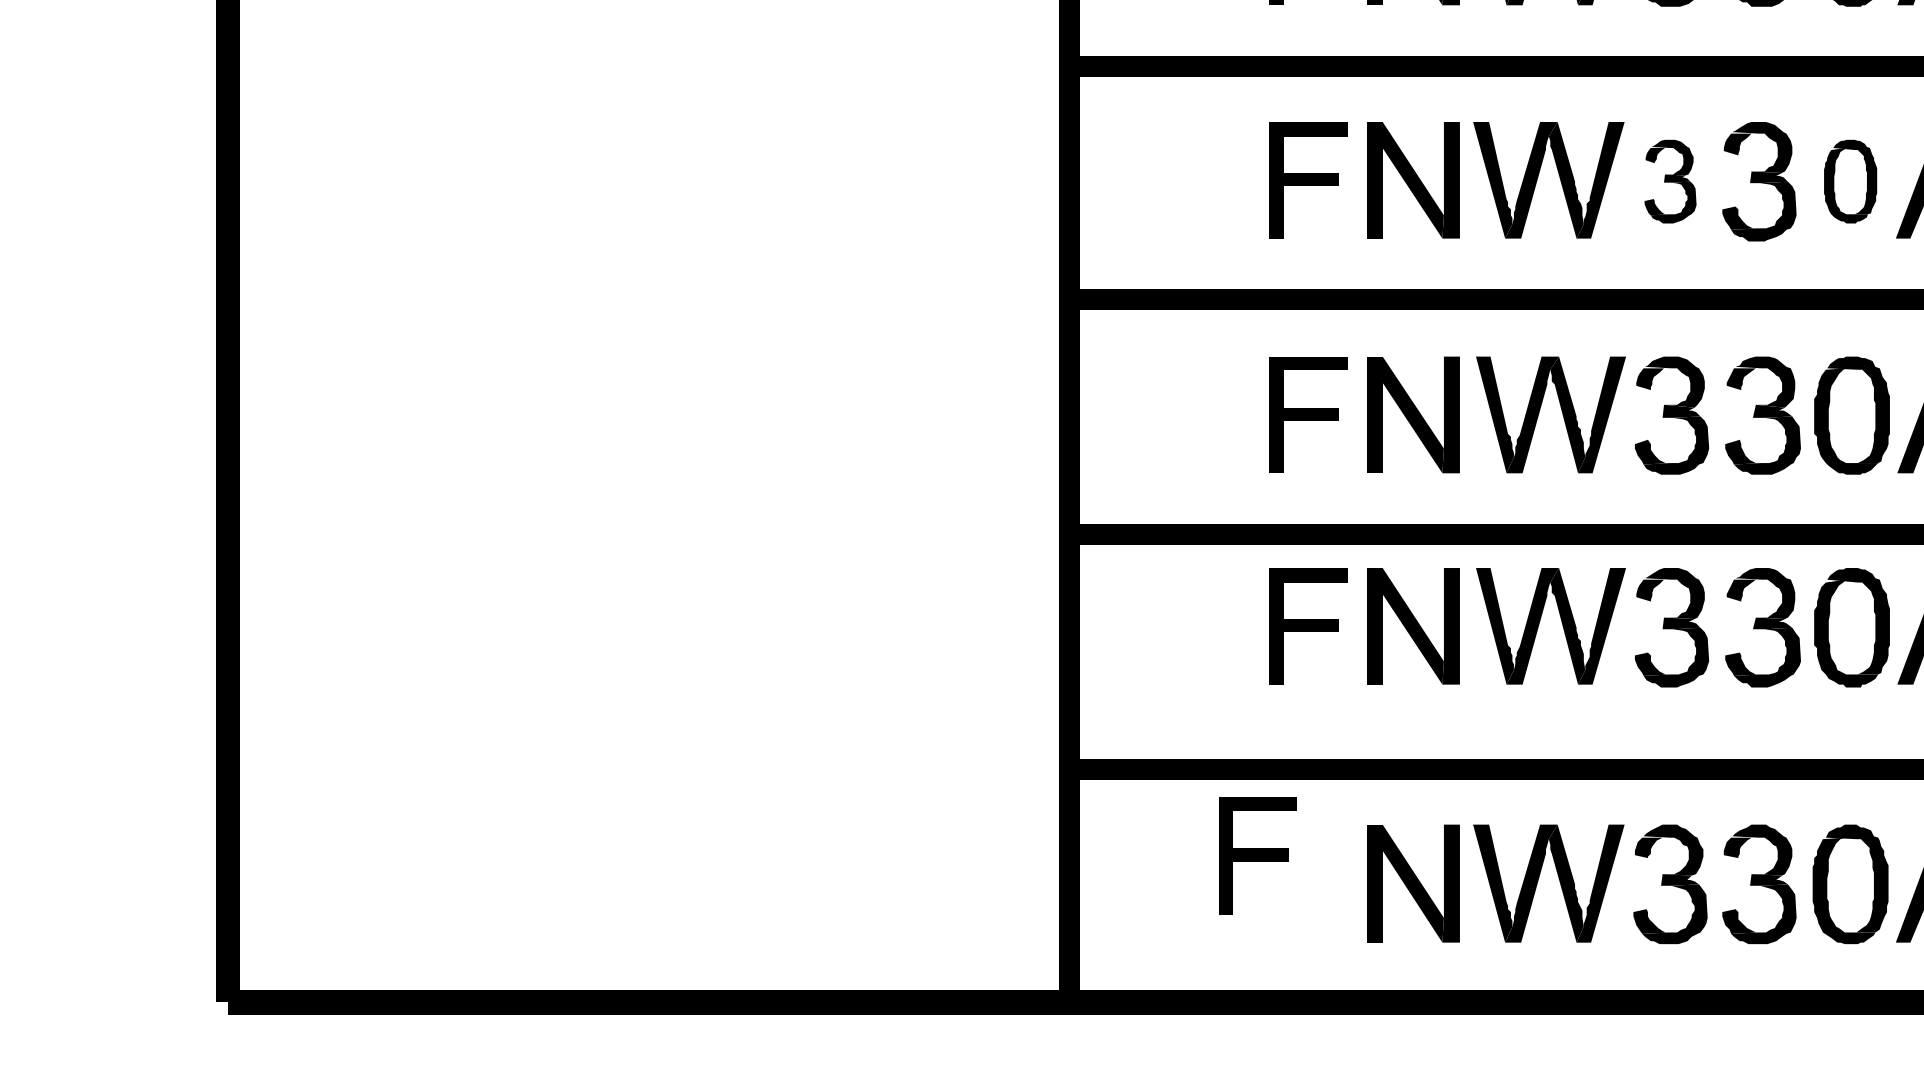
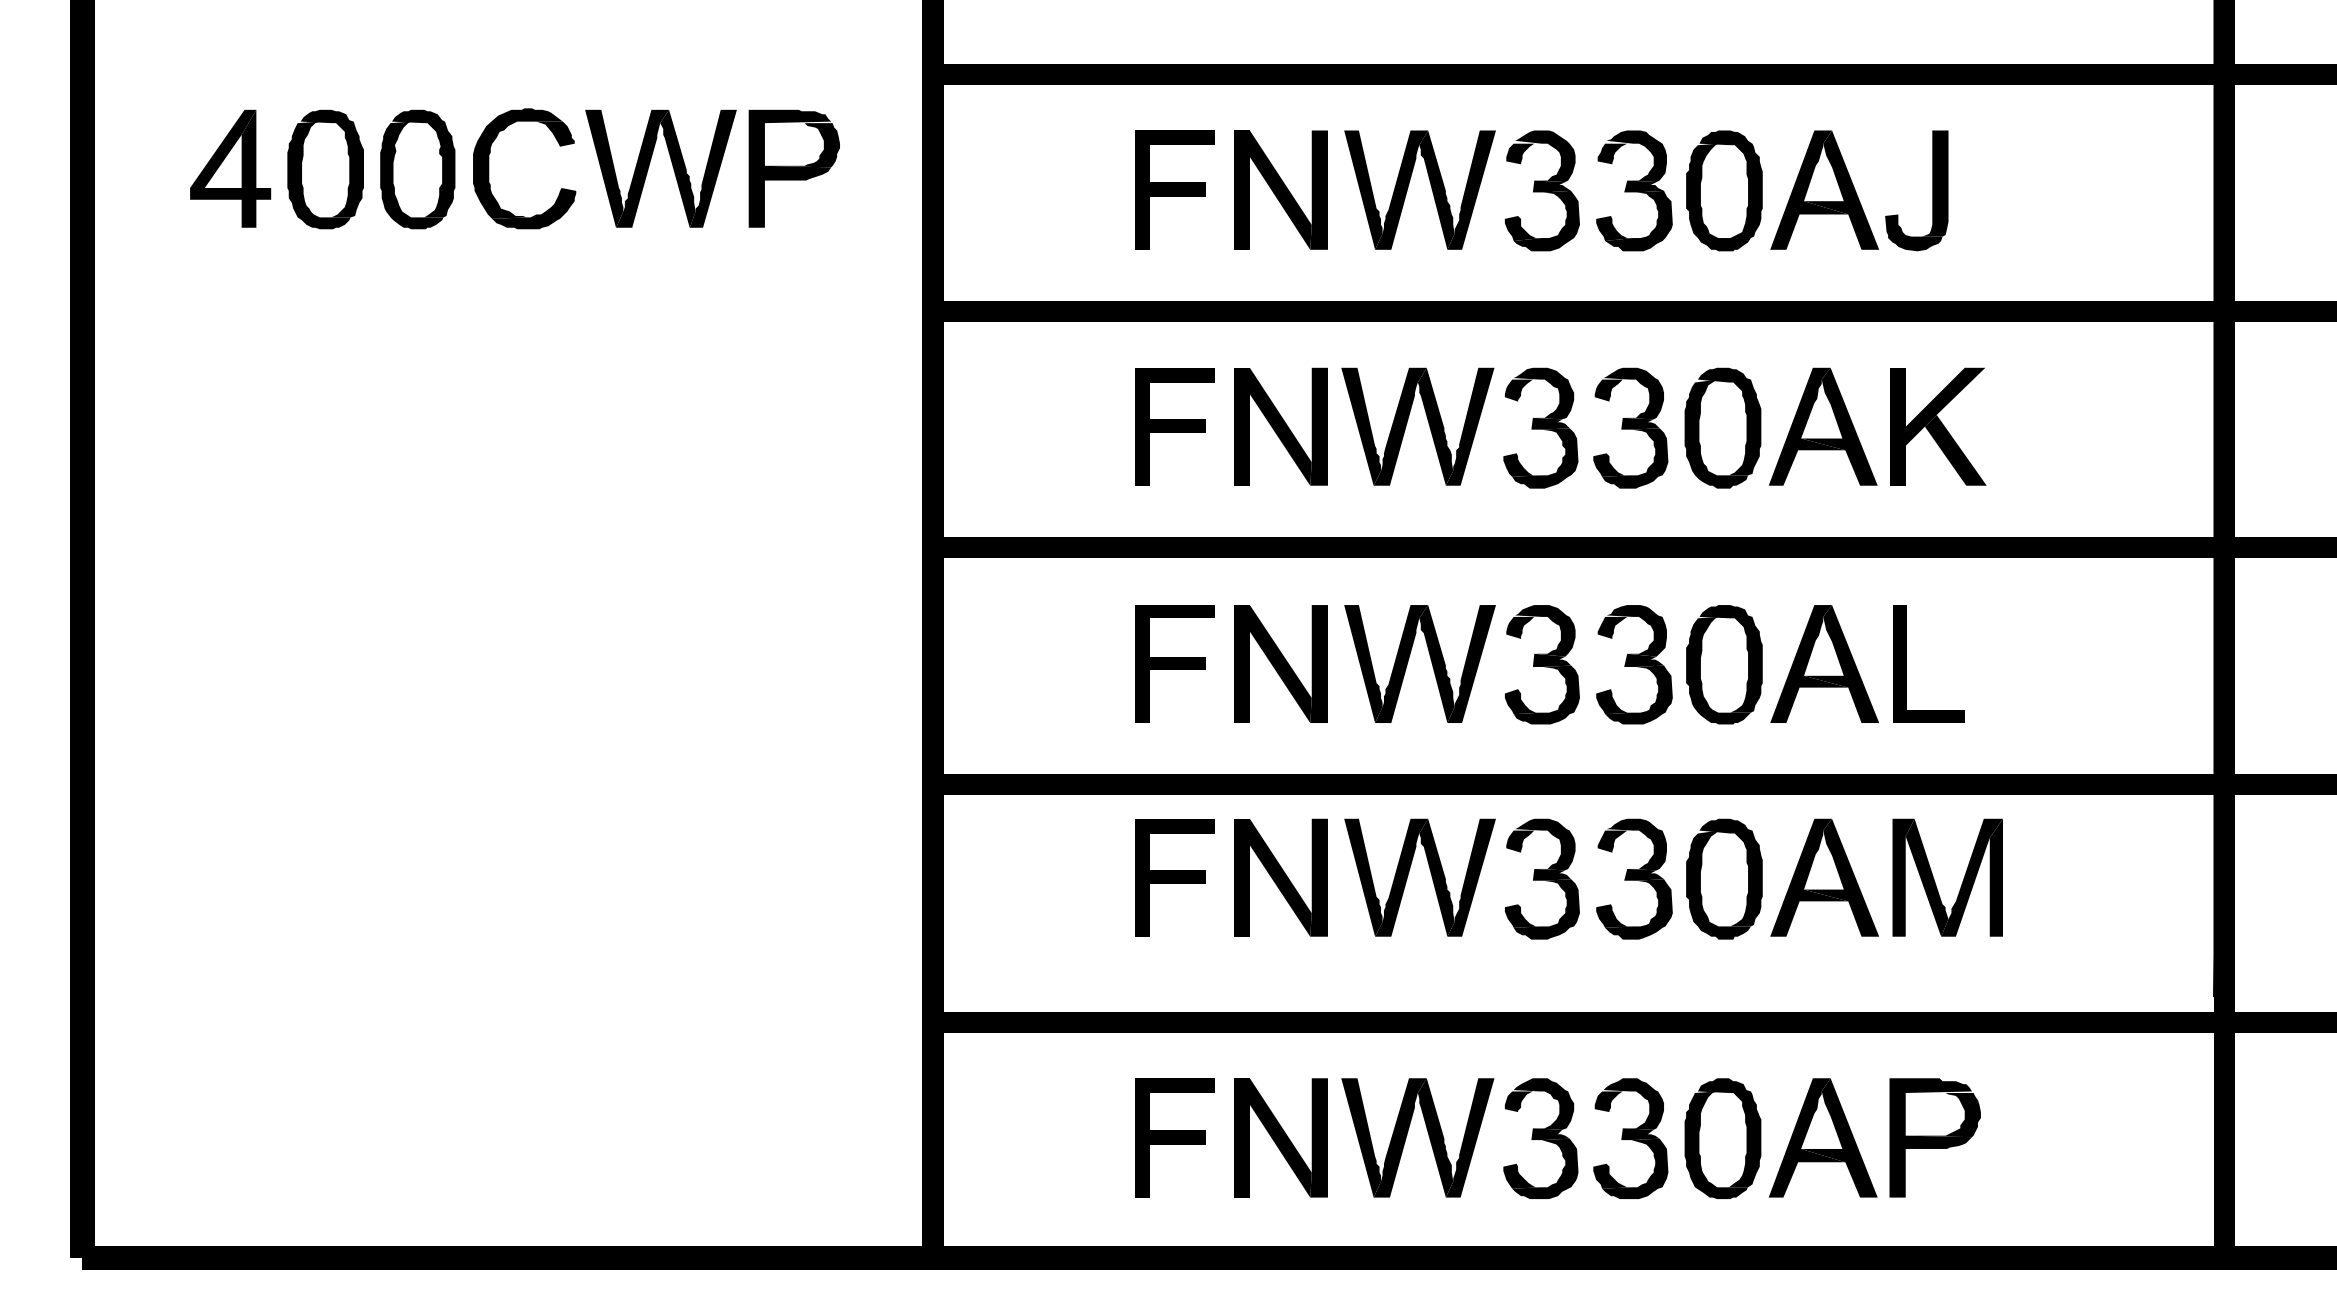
part: (1670, 181) -> (1540, 427), size x1.43
part: (1850, 181) -> (1722, 427), size x1.43
part: (1257, 855) -> (1174, 1137), moved

